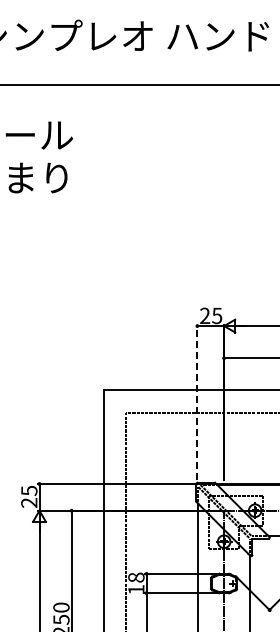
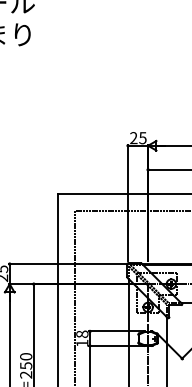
line: (197, 401) -> (128, 202), dashed -> solid

